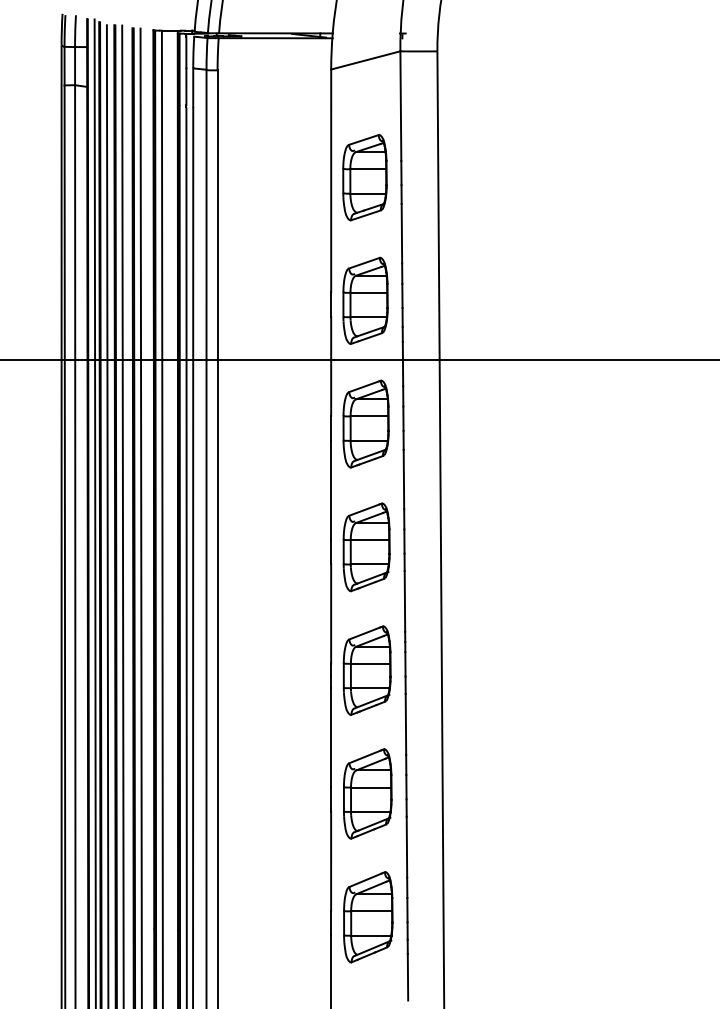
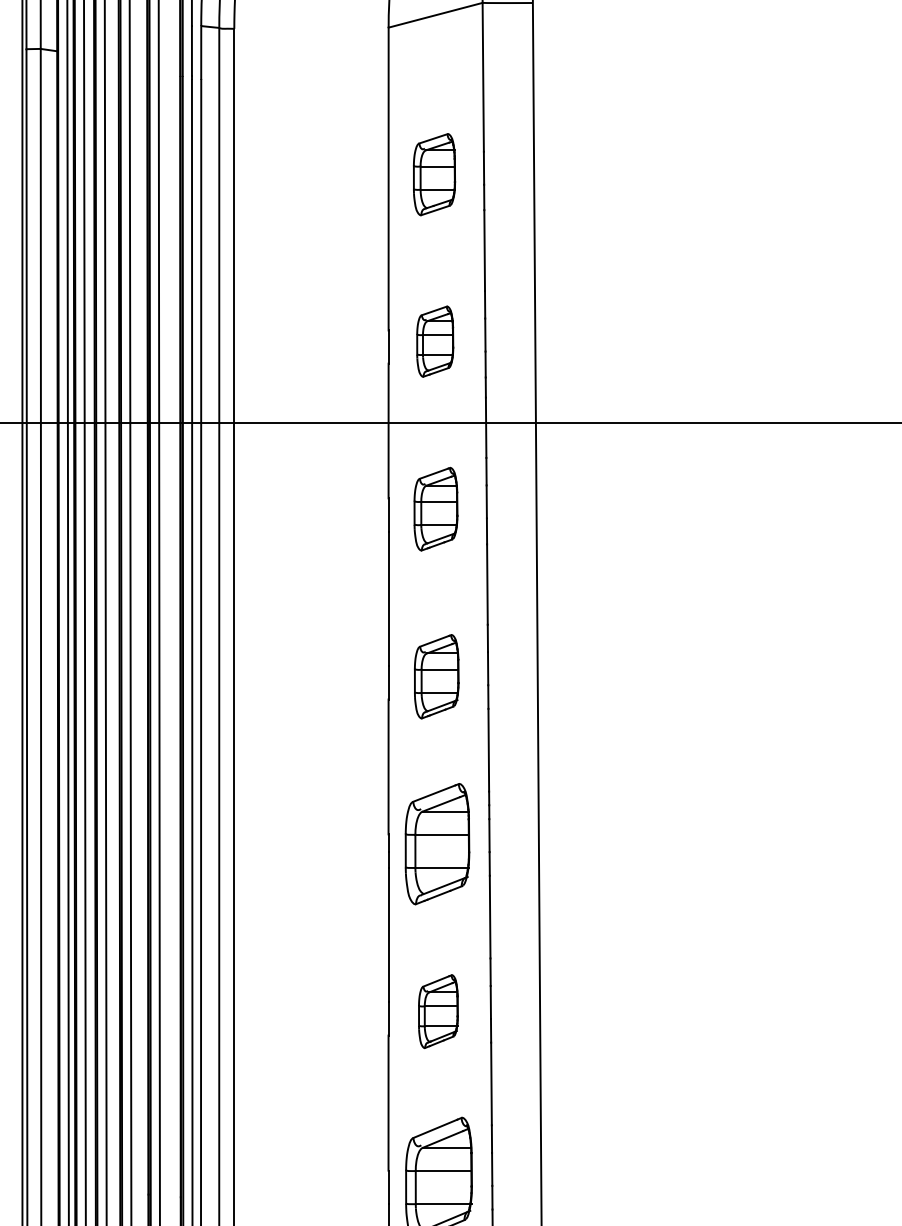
part: (364, 177) -> (433, 174), size x0.7
part: (365, 300) -> (435, 341), size x0.6
part: (365, 423) -> (435, 508), size x0.7
part: (366, 547) -> (436, 676), size x0.7
part: (367, 793) -> (437, 1011), size x0.6

